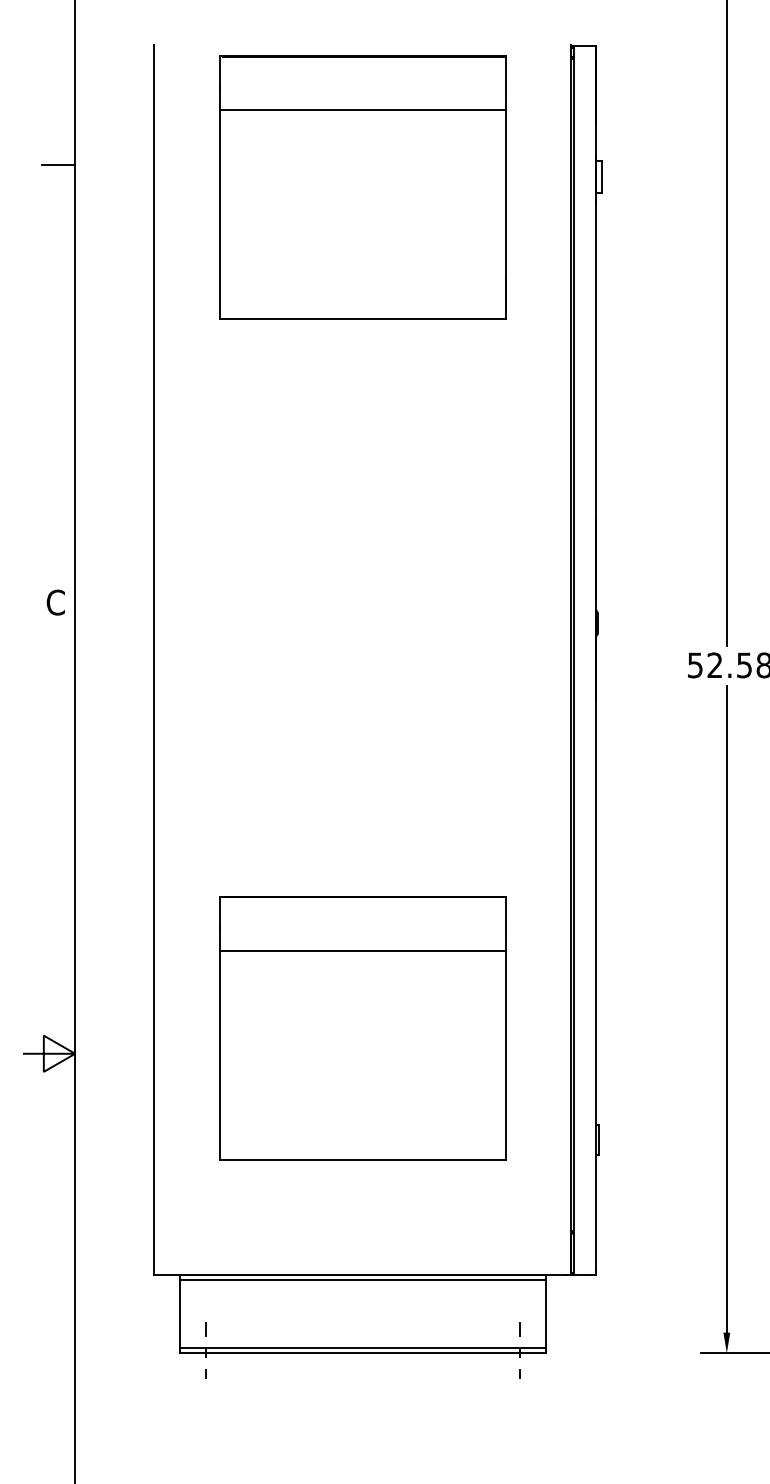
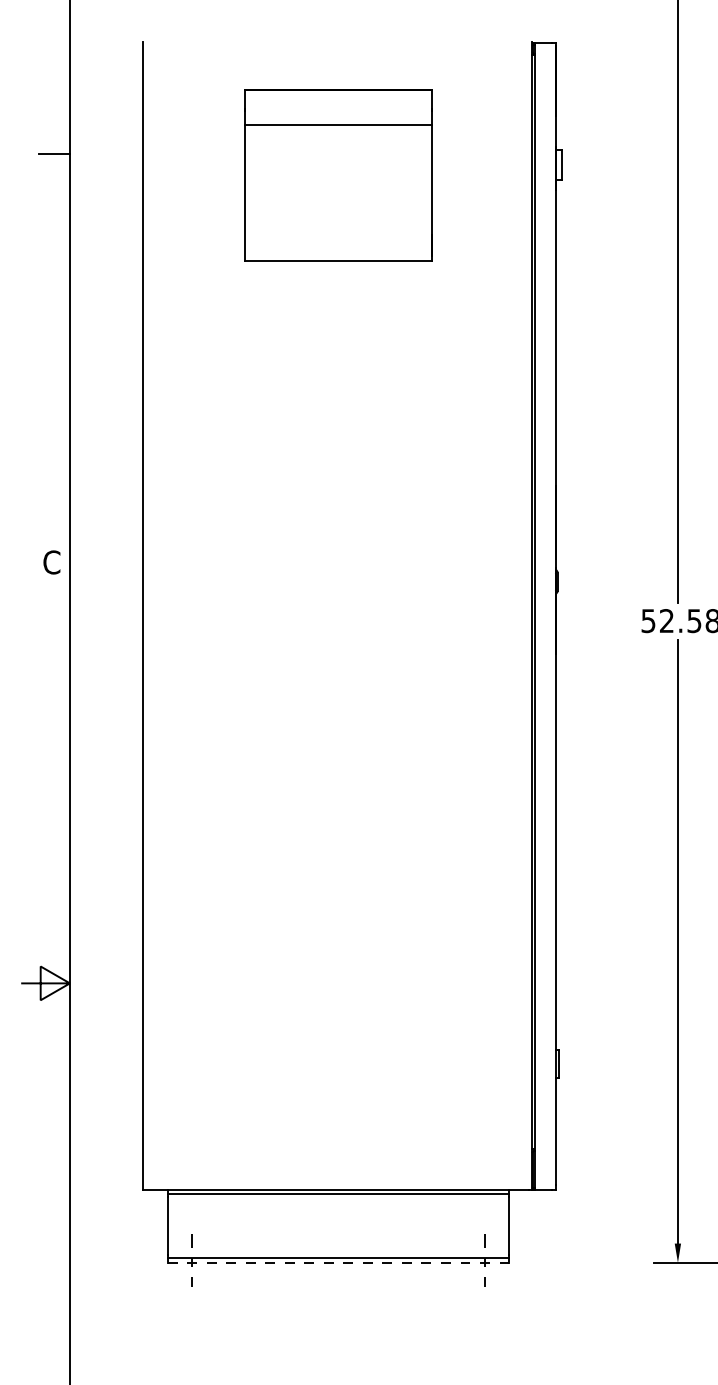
part: (362, 187) -> (338, 175), size x0.7
part: (362, 1028) -> (338, 959), removed
line: (363, 1353) -> (338, 1263), solid -> dashed

